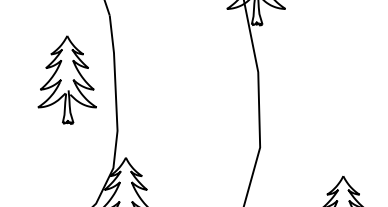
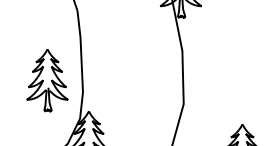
part: (67, 80) -> (47, 80), moved

